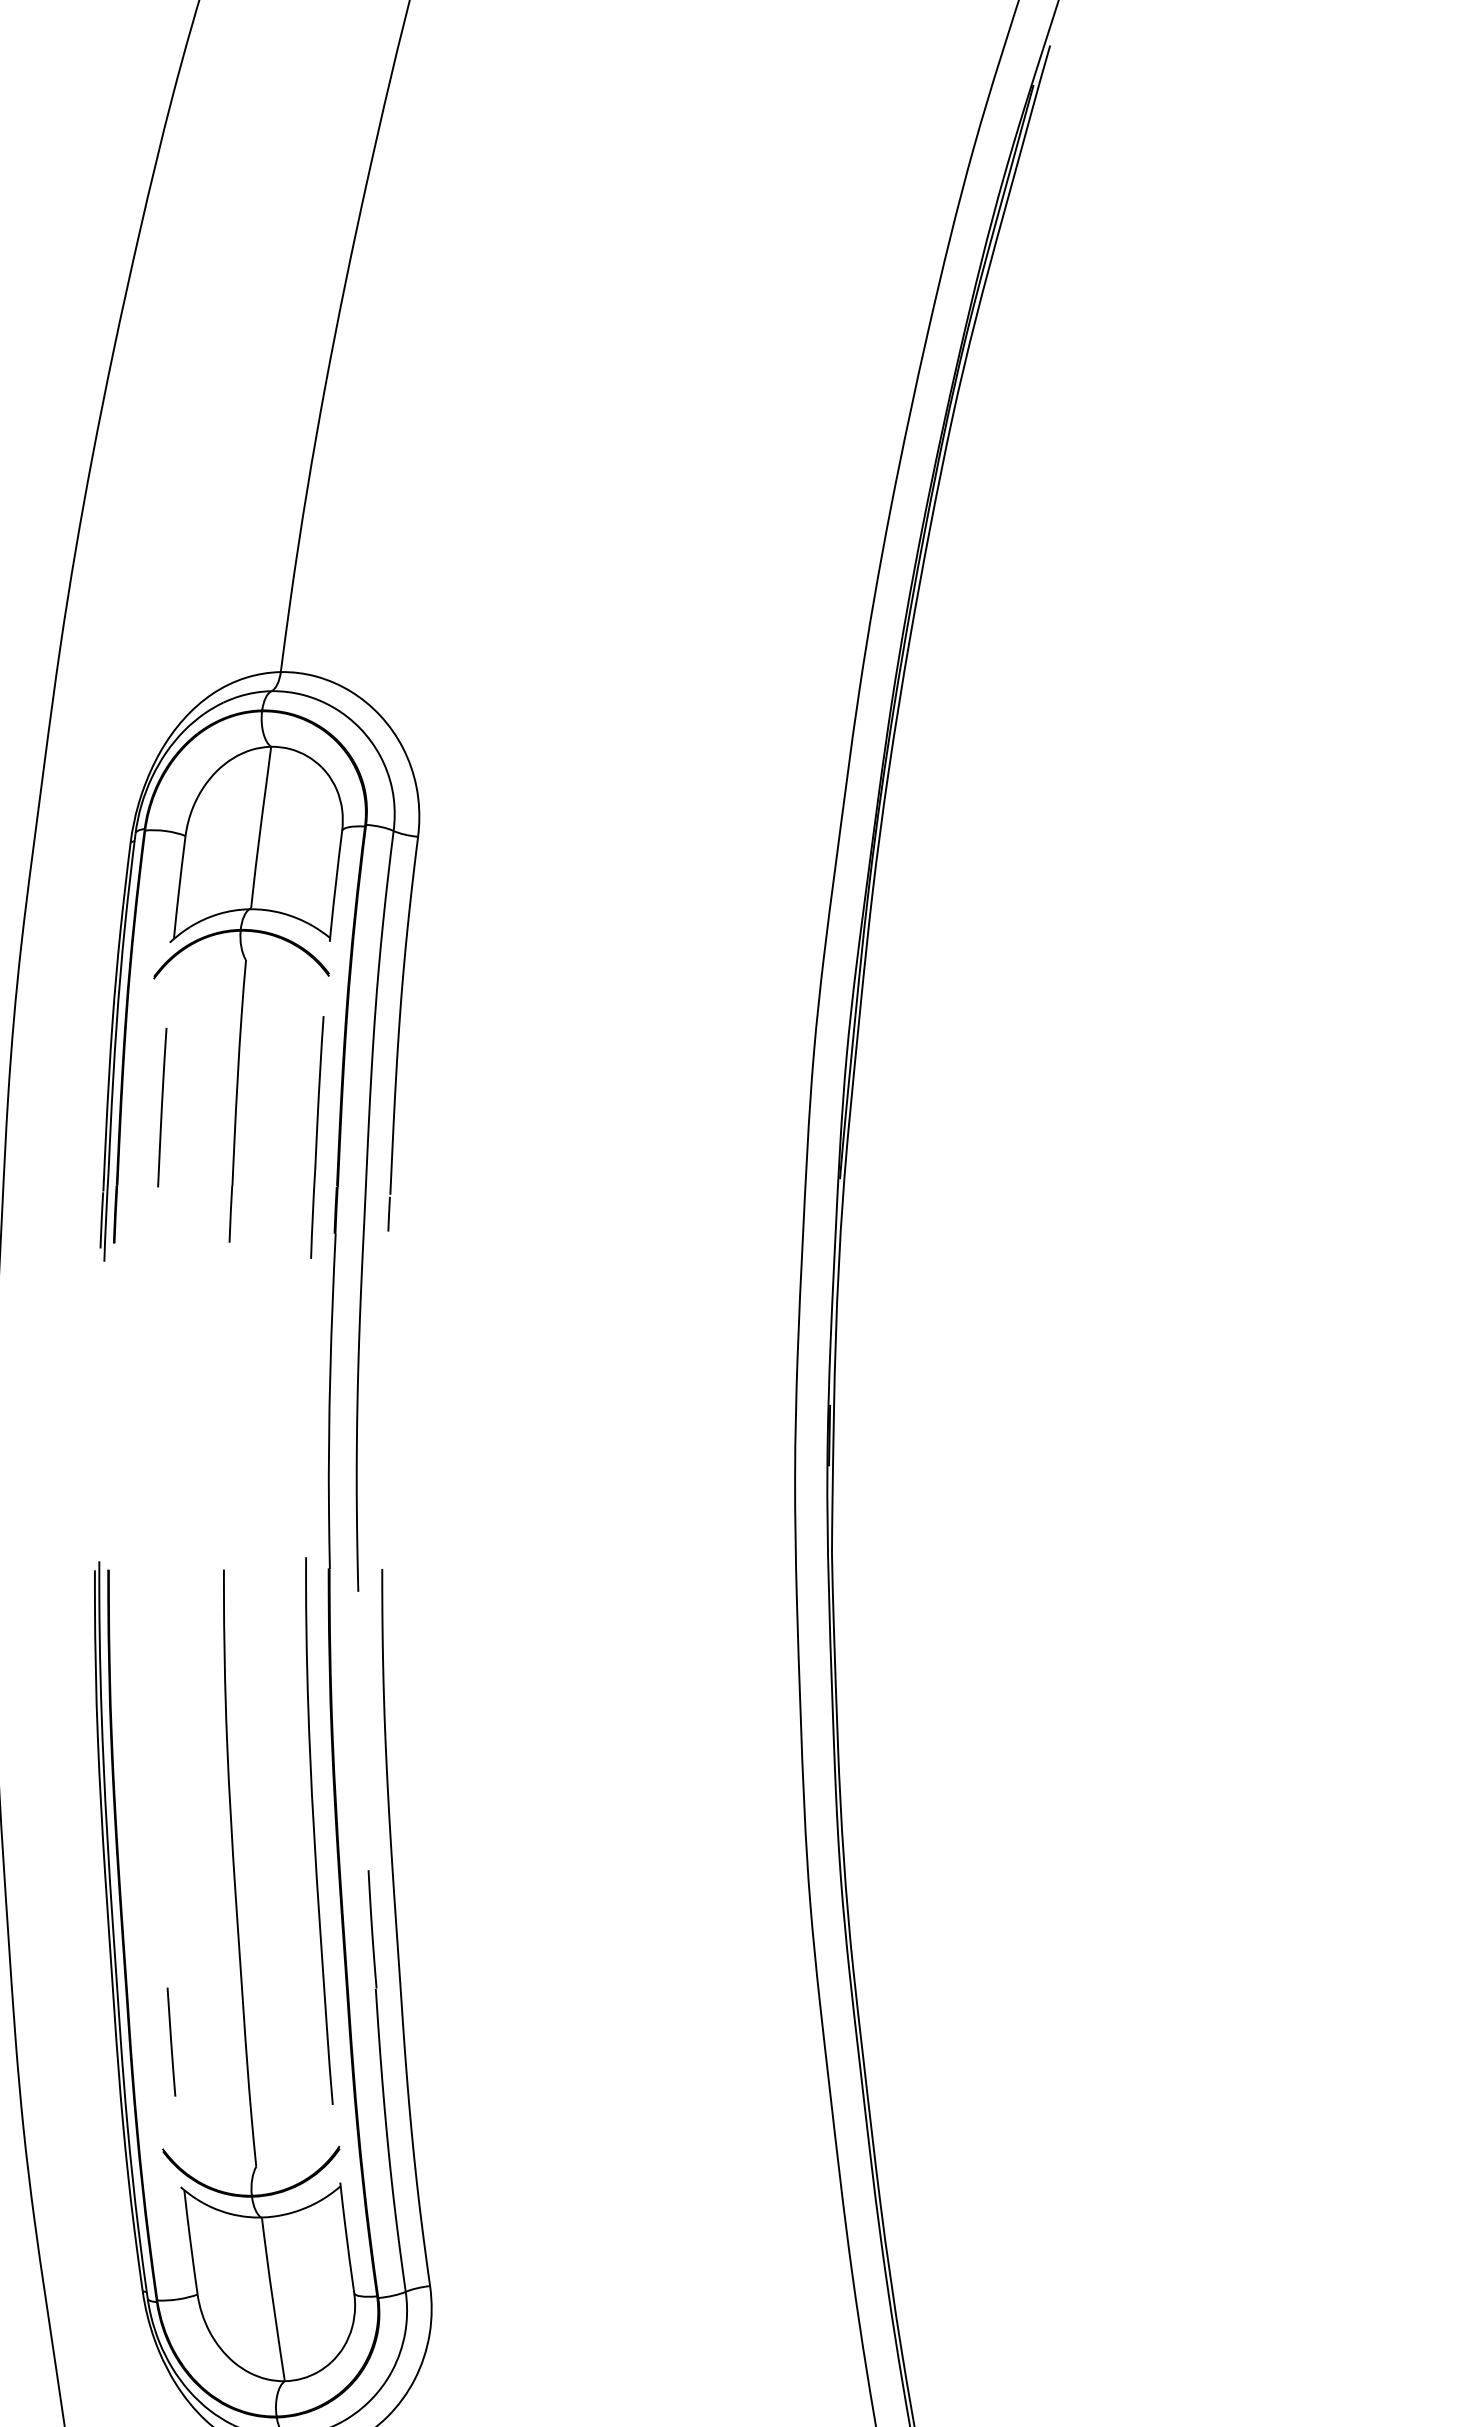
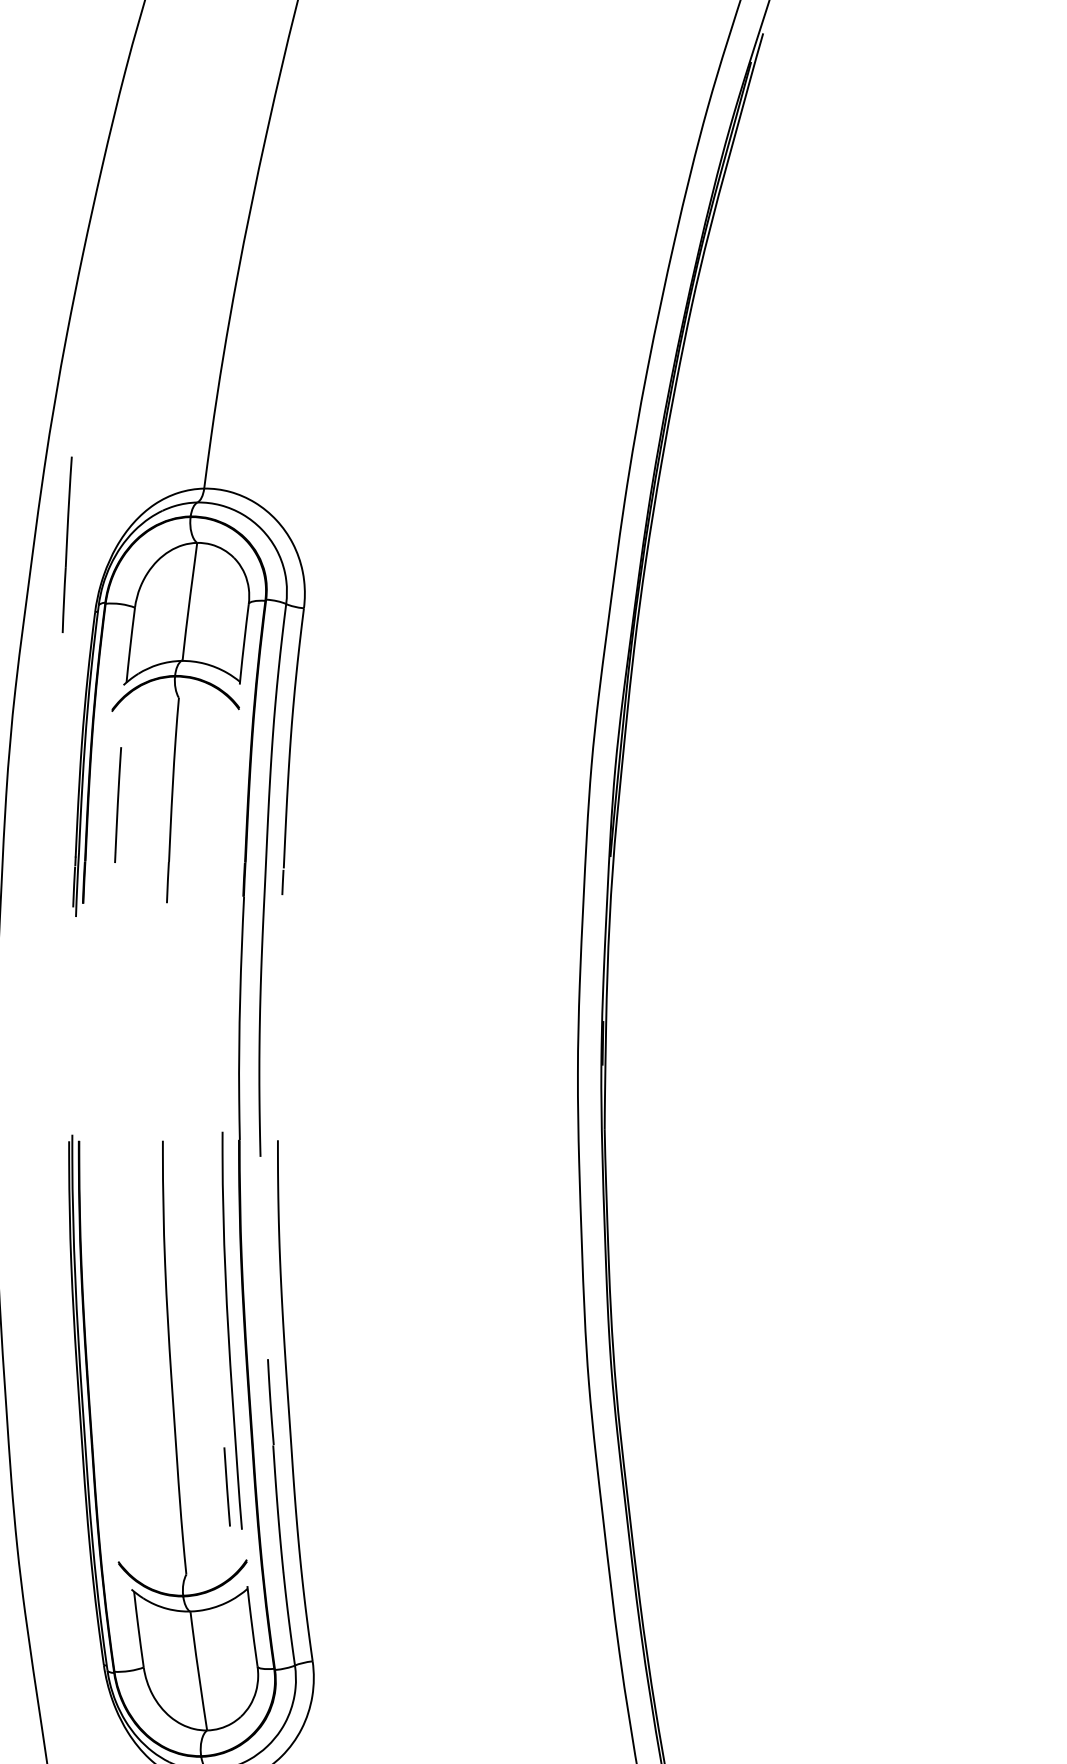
line: (317, 1137) -> (67, 544), moved
line: (171, 2041) -> (227, 1486), moved

